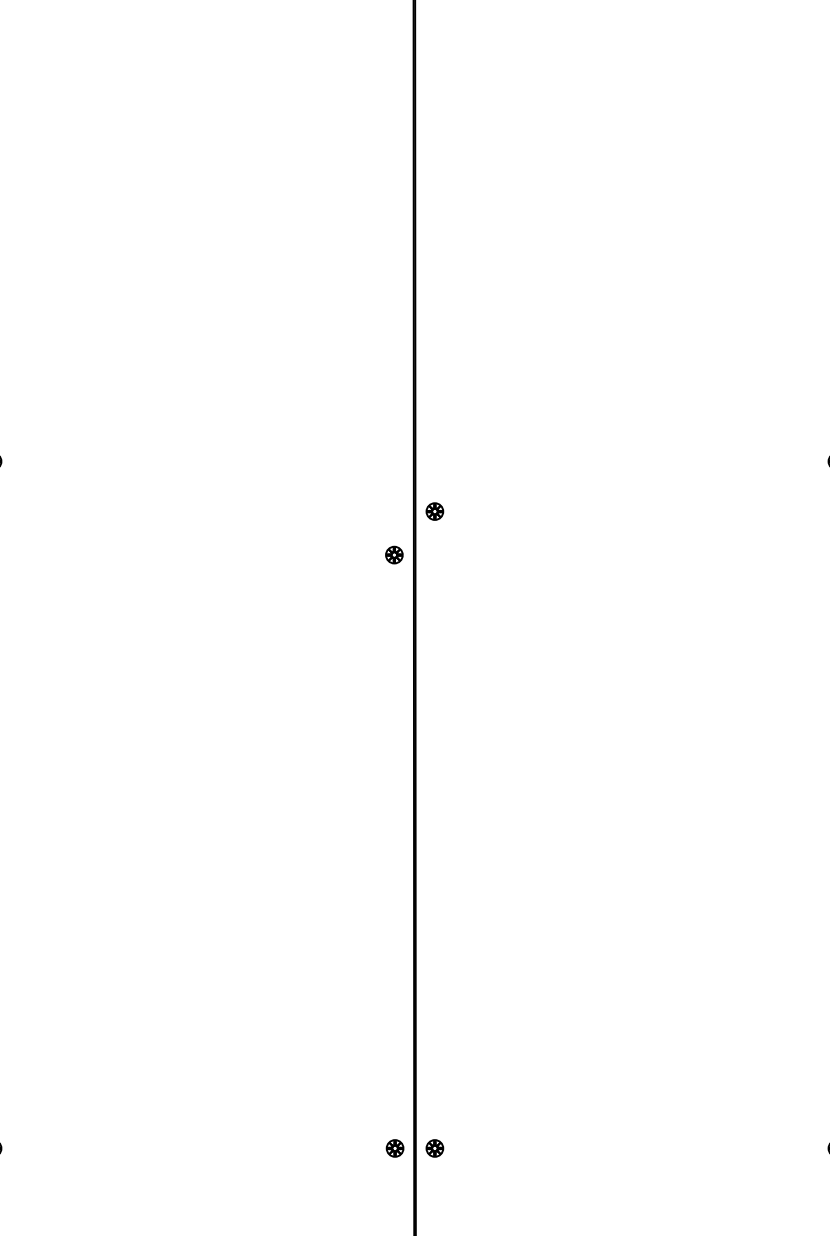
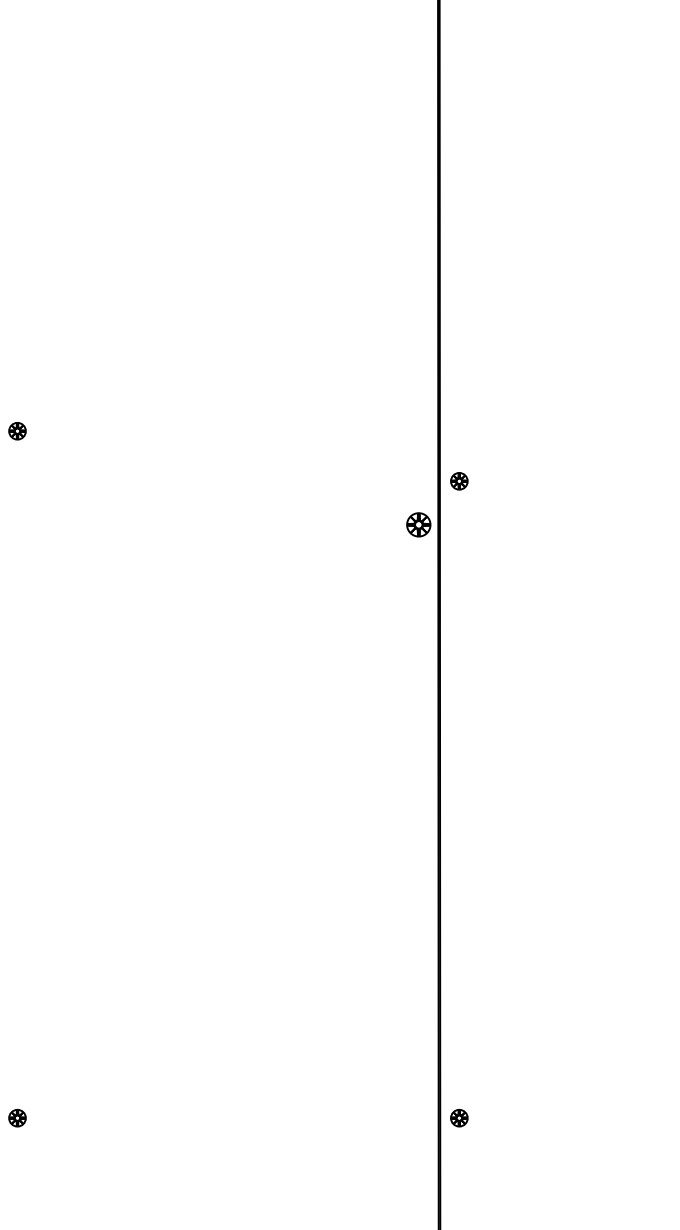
part: (394, 554) -> (418, 524), size x1.4
part: (394, 1148) -> (418, 1118), removed

